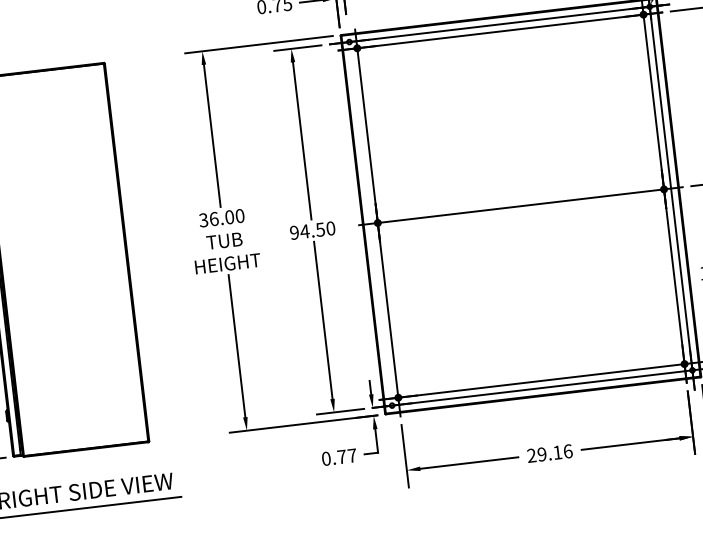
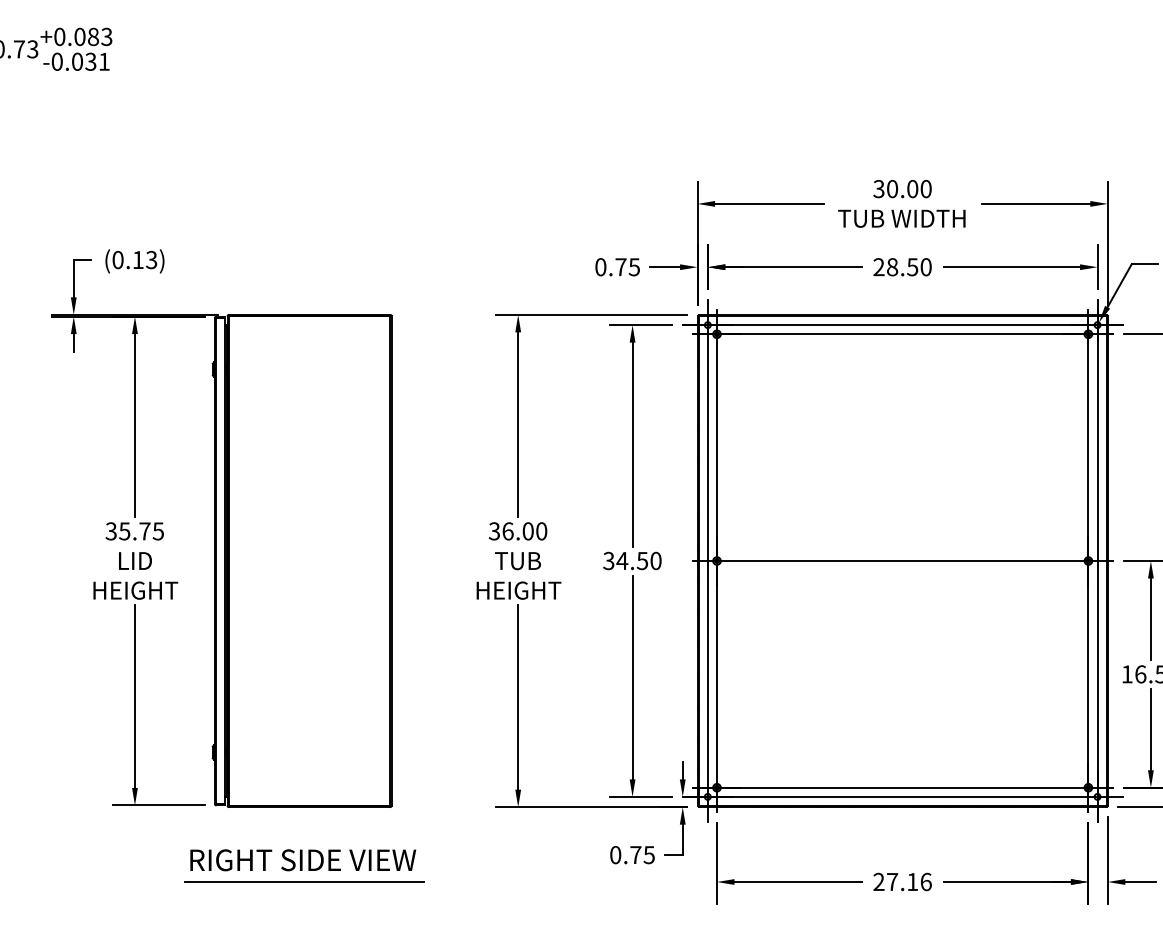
line: (370, 223) -> (707, 560), added
text: (294, 233) -> (608, 561), 94.50 -> 34.50
text: (542, 454) -> (892, 881), 29.16 -> 27.16
text: (351, 456) -> (648, 855), 0.77 -> 0.75

